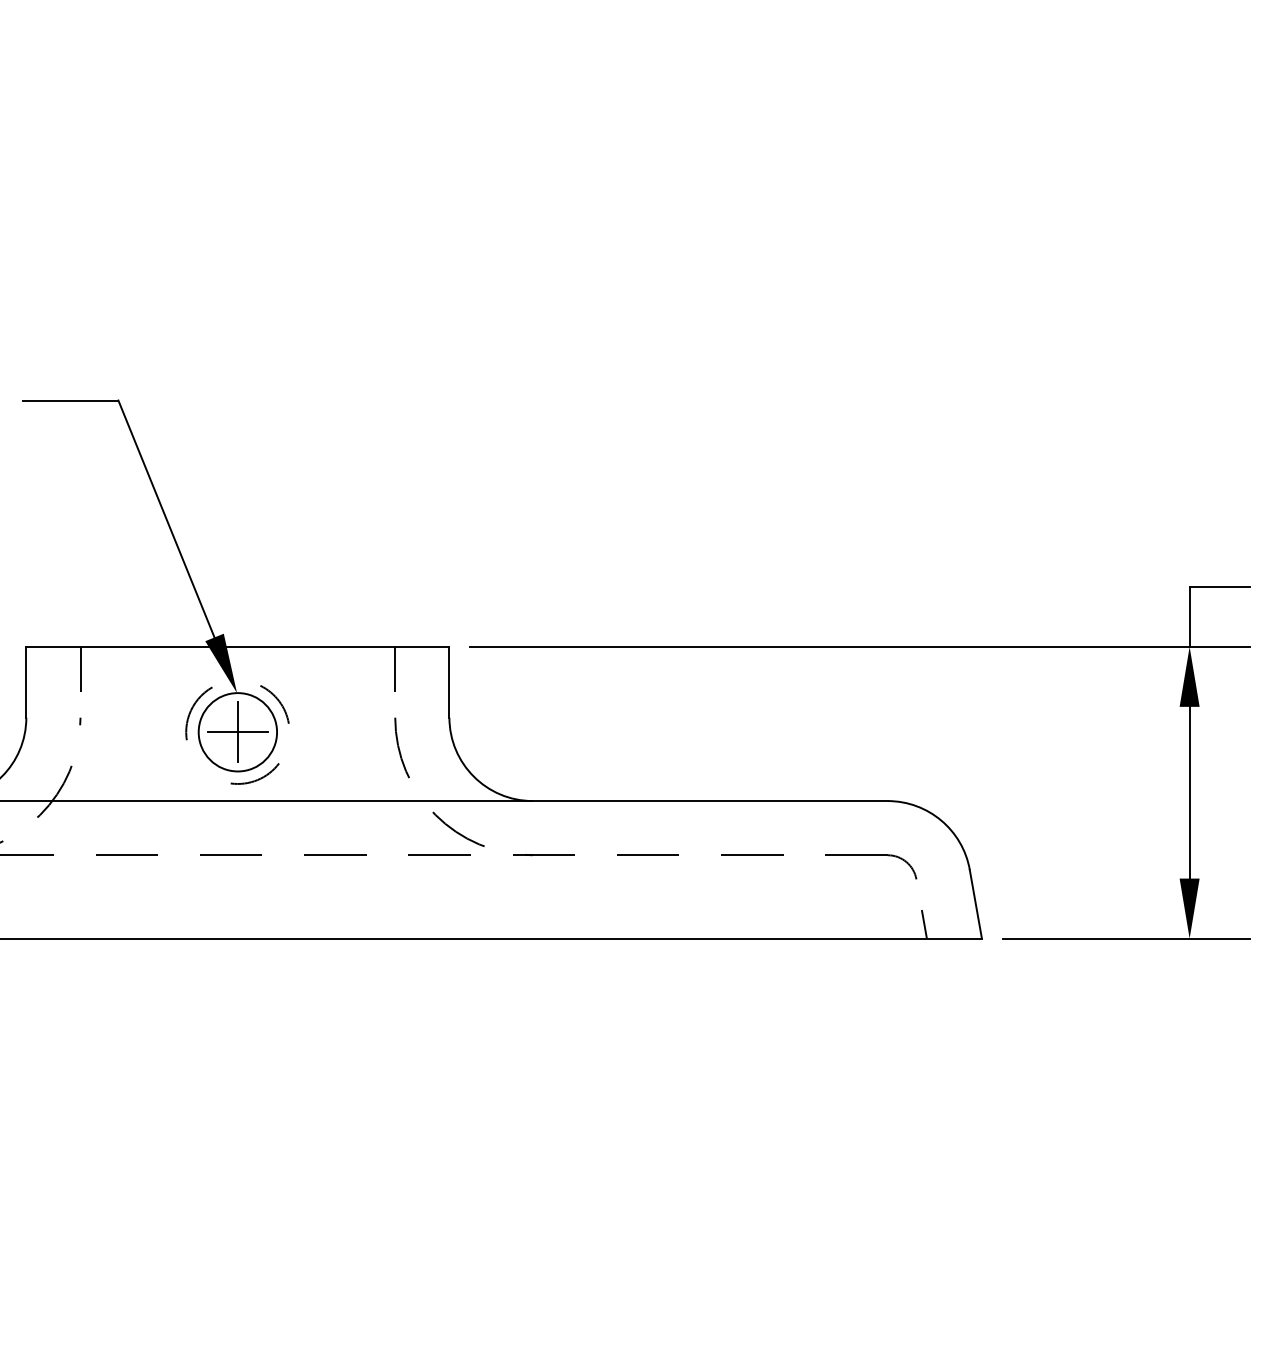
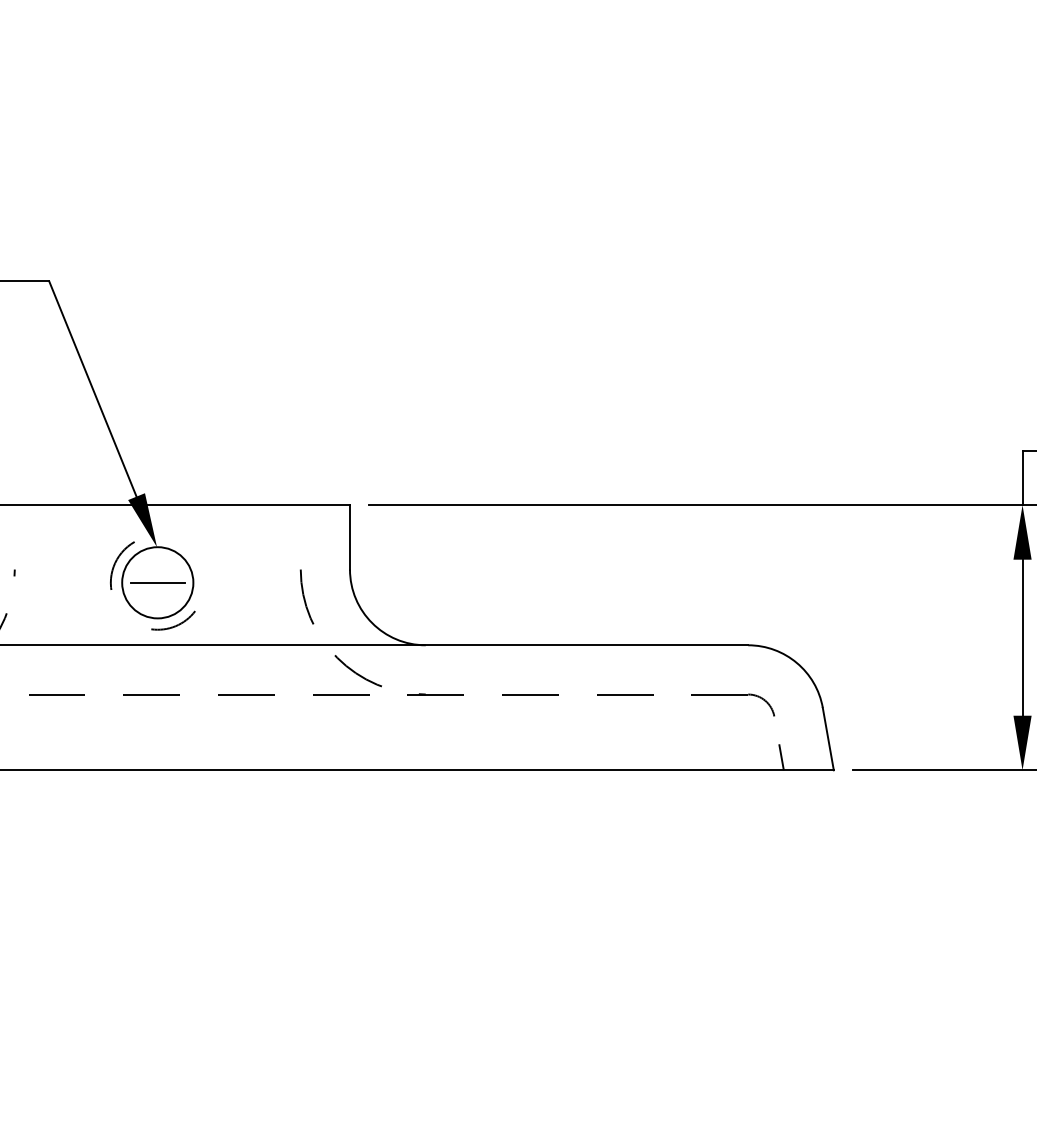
line: (80, 668) -> (14, 524), removed
line: (395, 668) -> (300, 524), removed
arc: (278, 702) -> (194, 555), removed
line: (237, 732) -> (157, 582), removed

